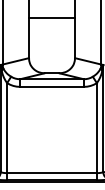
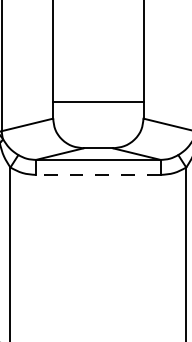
line: (51, 17) -> (97, 101), moved
line: (52, 86) -> (99, 174), solid -> dashed

